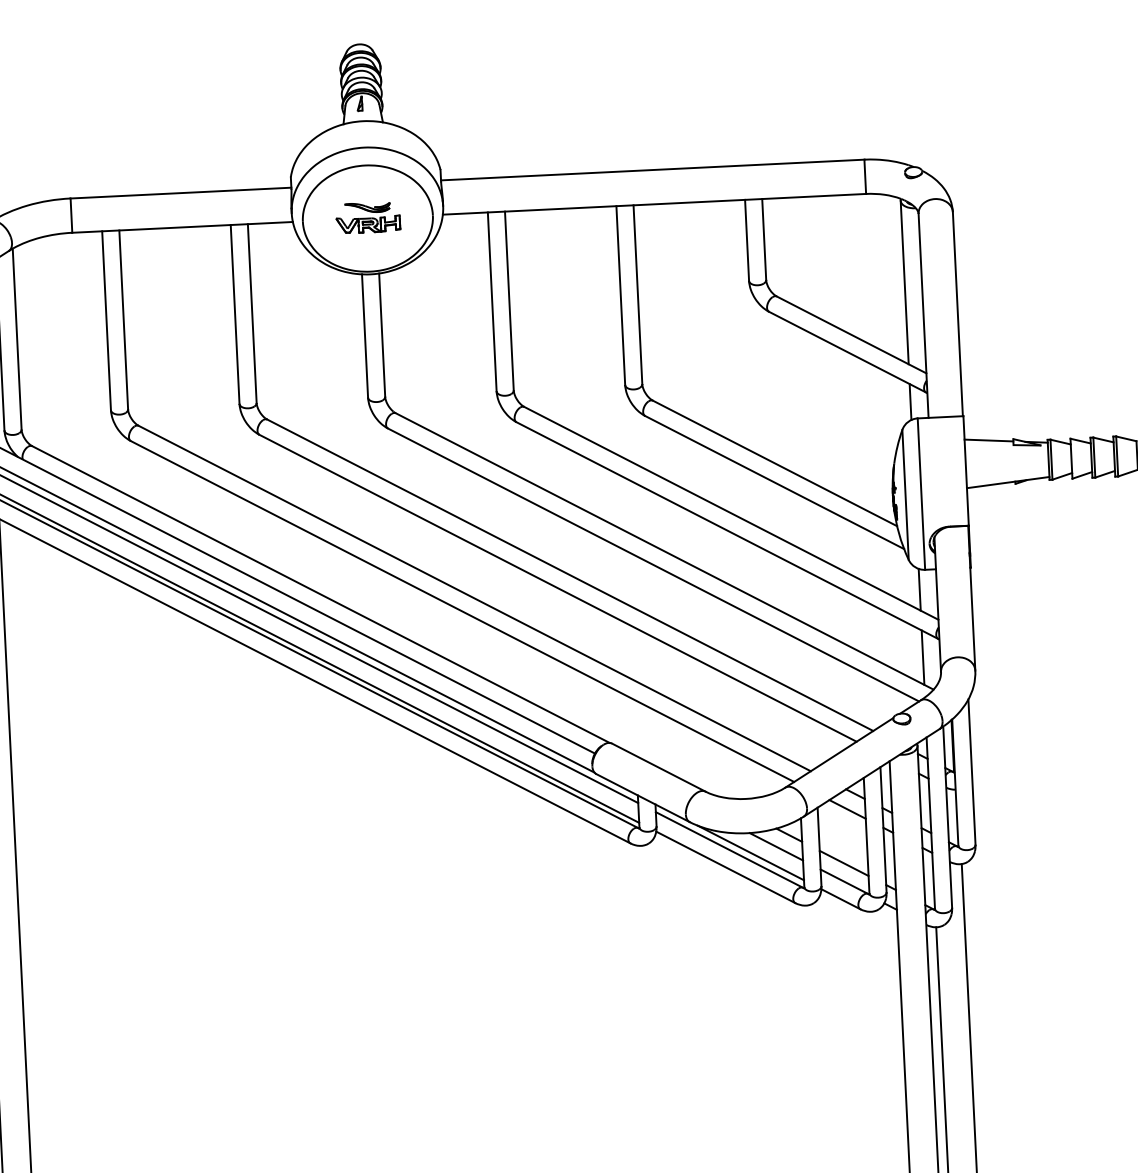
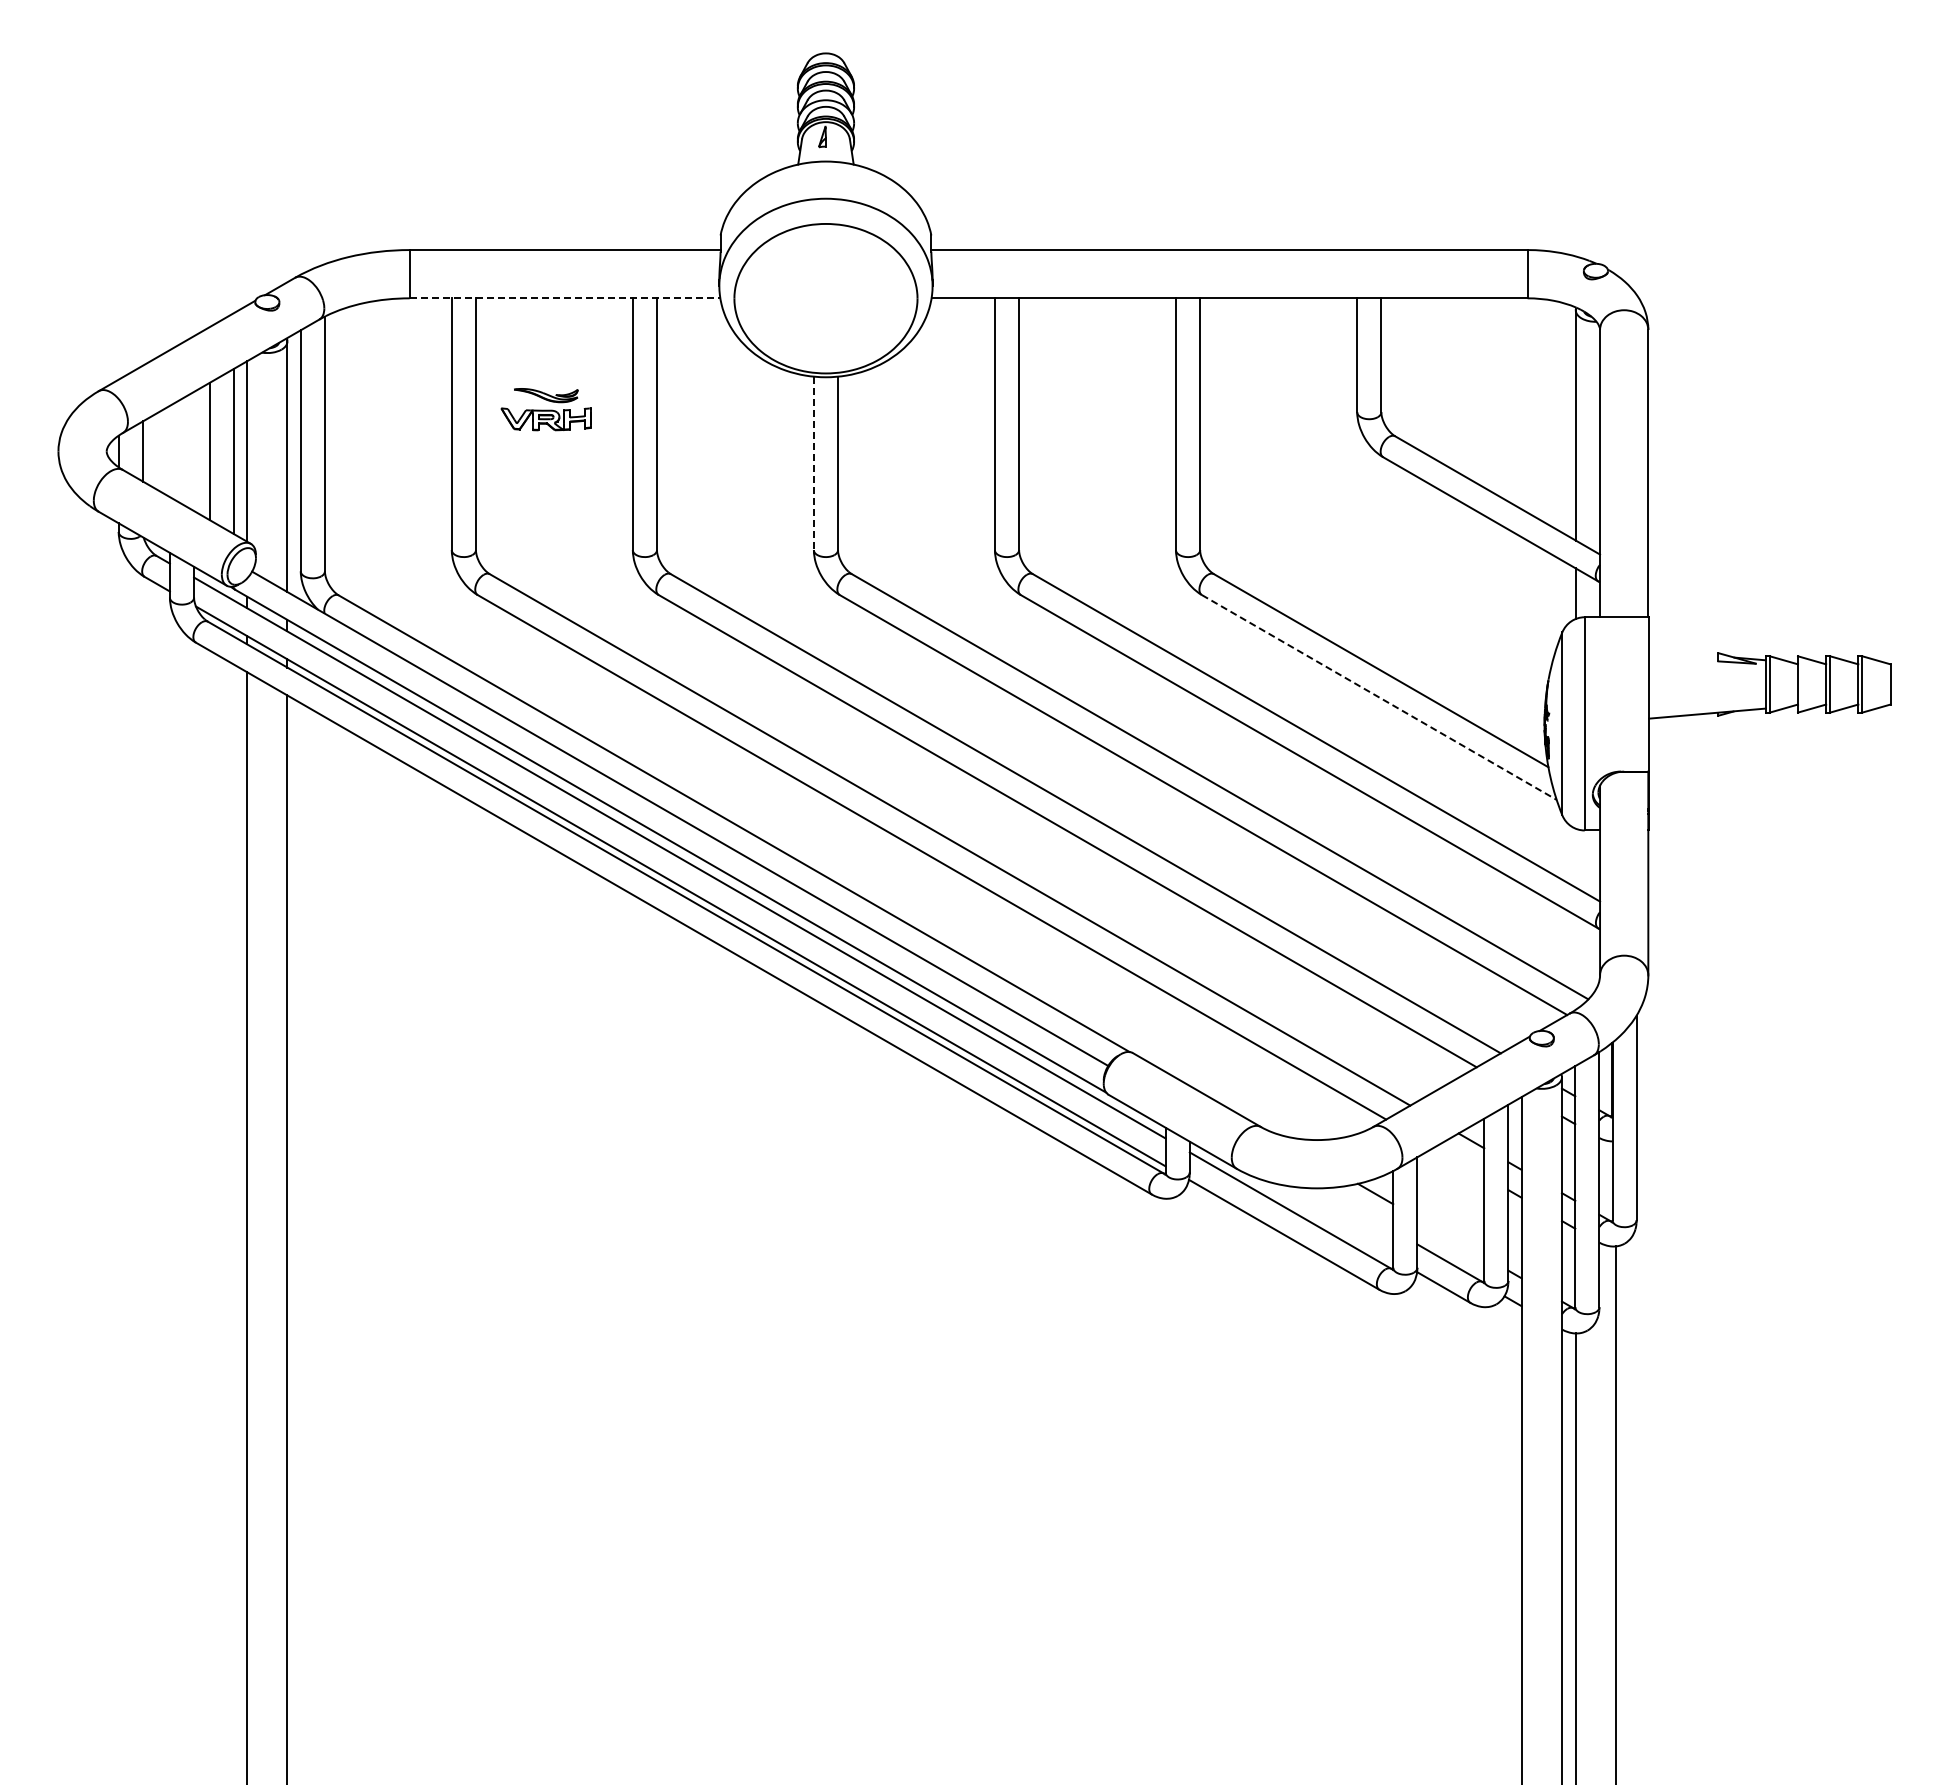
part: (367, 217) -> (545, 409), moved
line: (182, 227) -> (565, 298), solid -> dashed
line: (364, 336) -> (813, 463), solid -> dashed
line: (989, 440) -> (1683, 653), removed
line: (774, 482) -> (1379, 697), solid -> dashed
line: (919, 589) -> (1575, 857), removed
line: (922, 657) -> (1575, 953), removed
line: (847, 809) -> (1459, 1161), removed
line: (776, 846) -> (1356, 1209), removed
line: (750, 853) -> (1320, 1216), removed
line: (843, 863) -> (1450, 1237), removed

